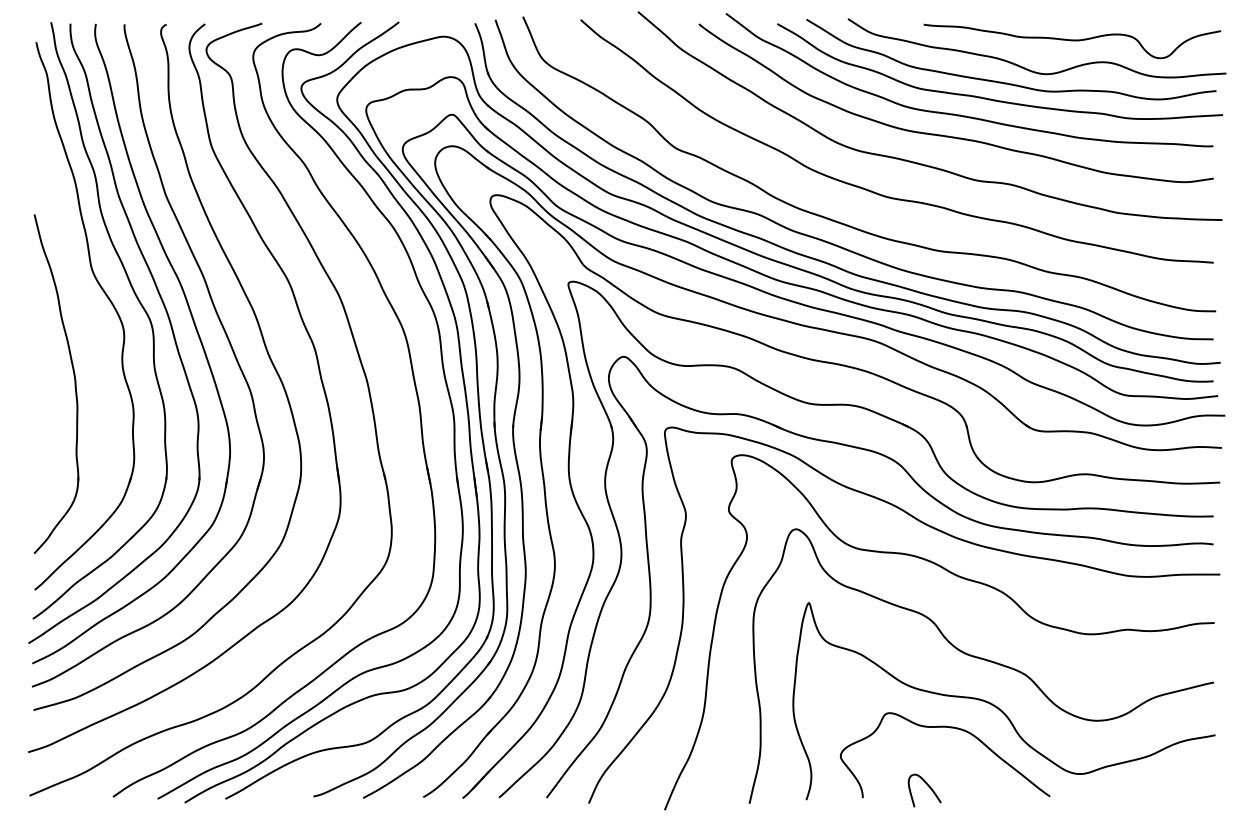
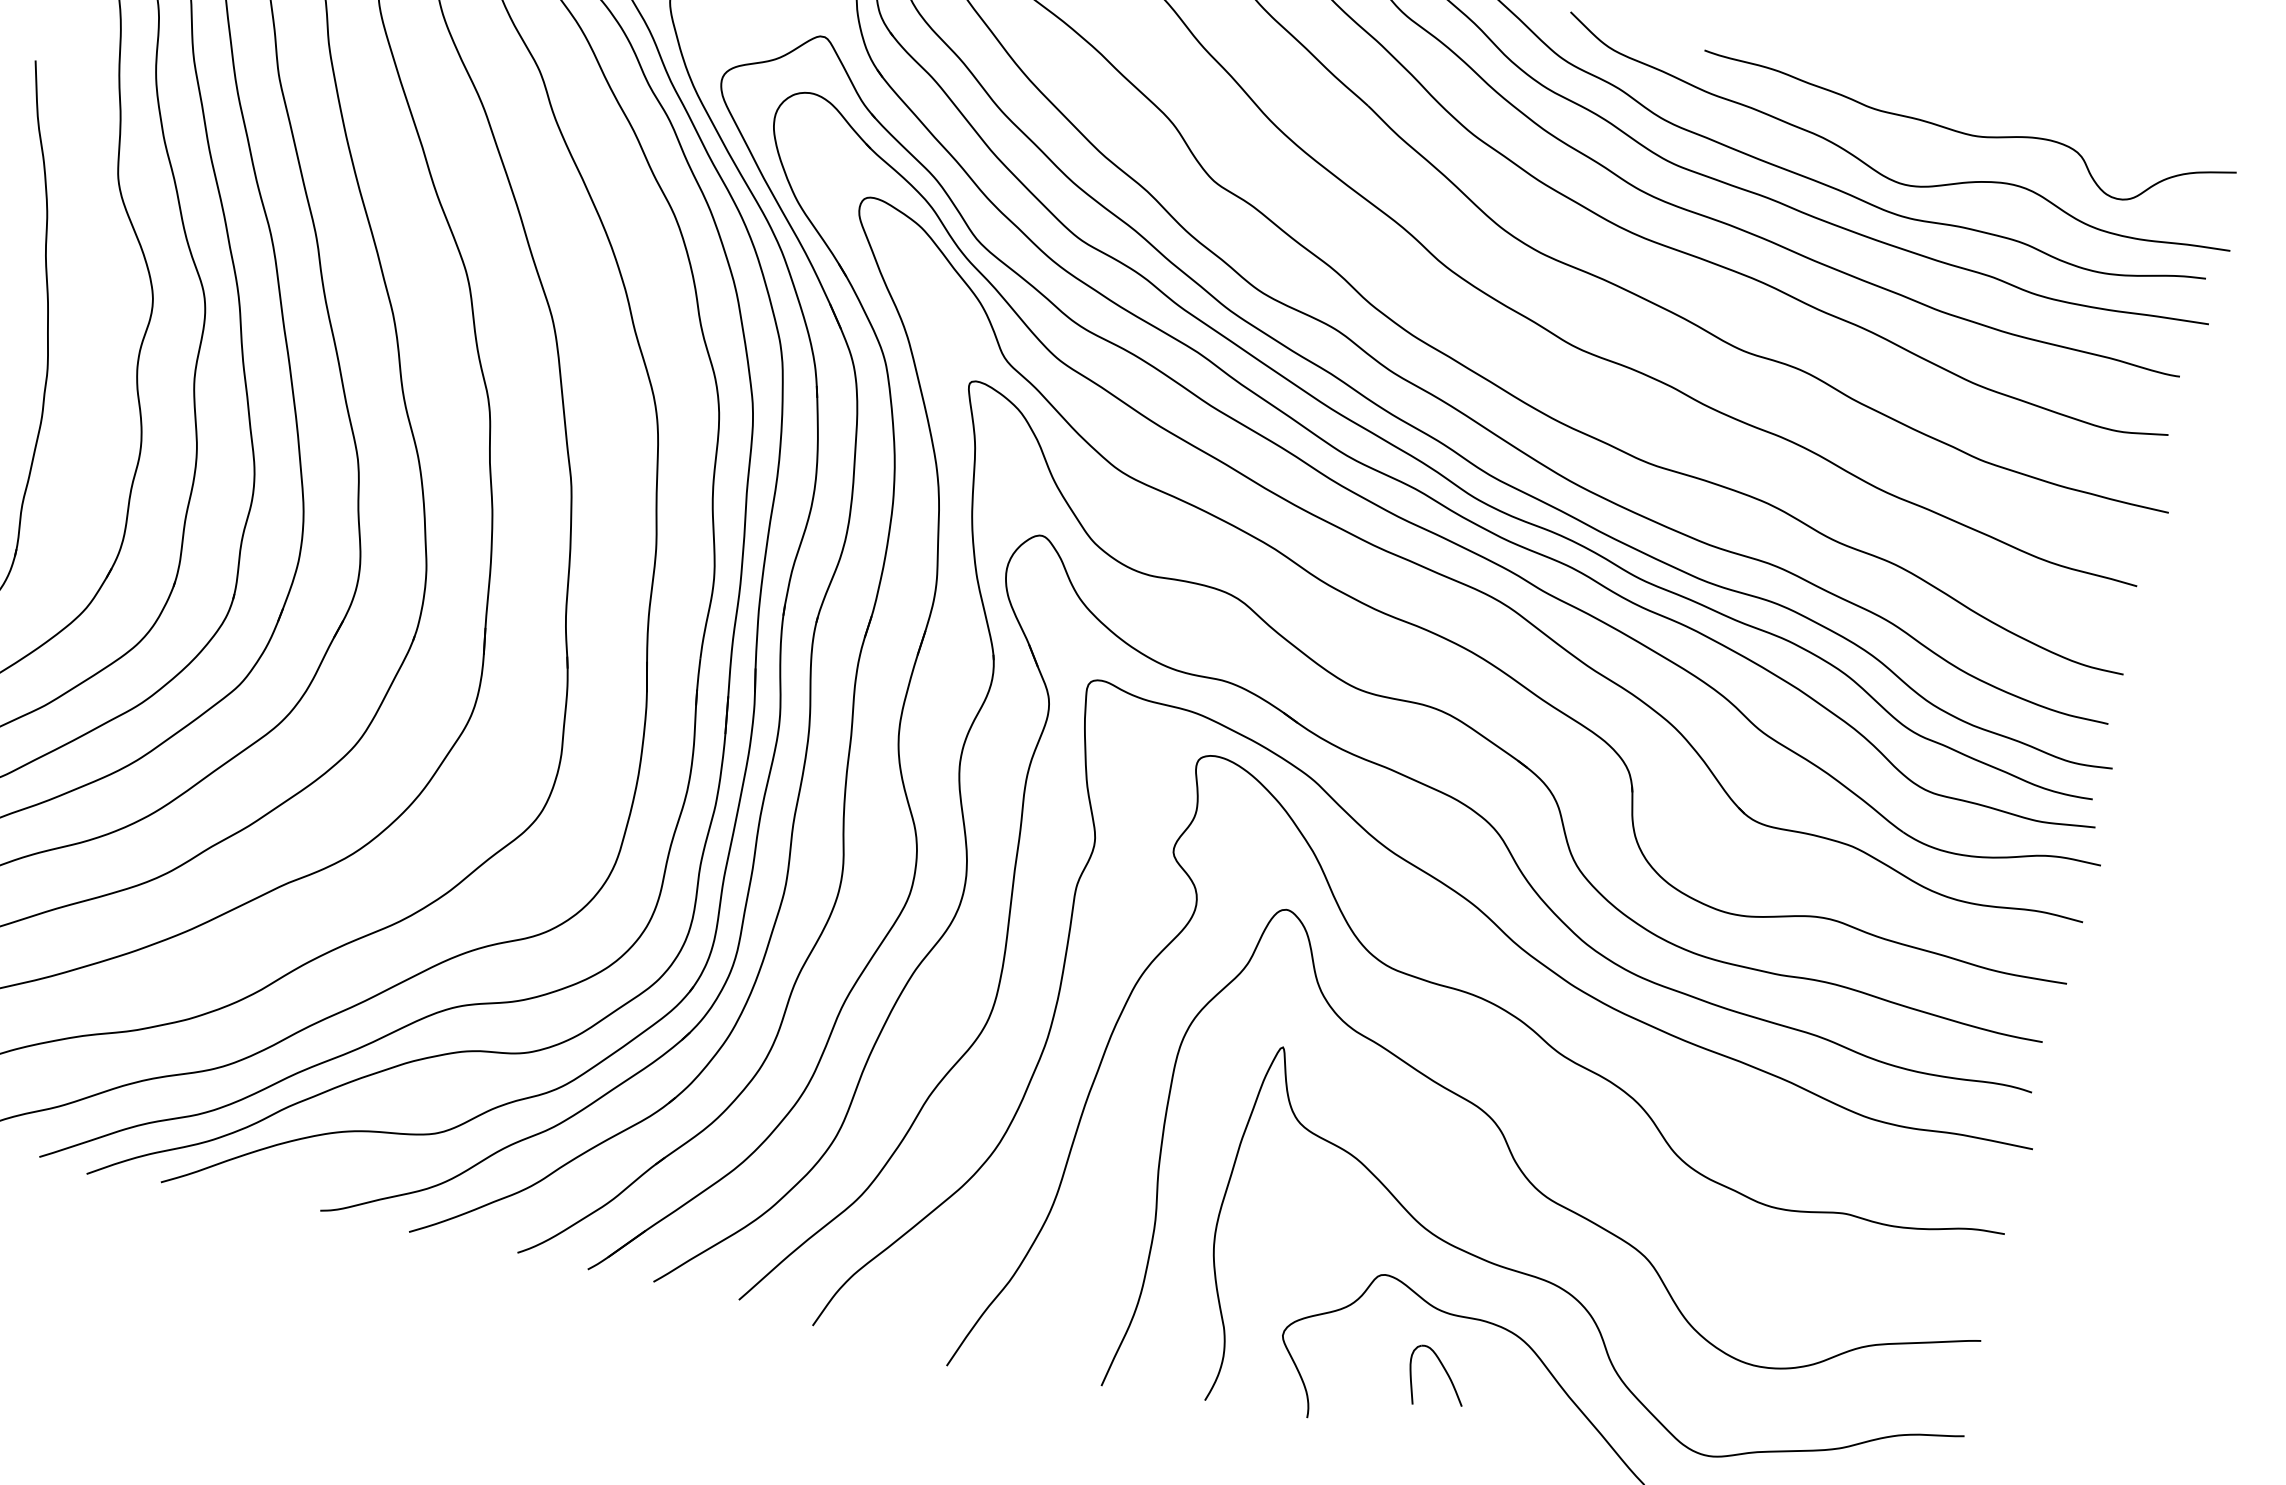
part: (924, 790) -> (1436, 1378), moved

